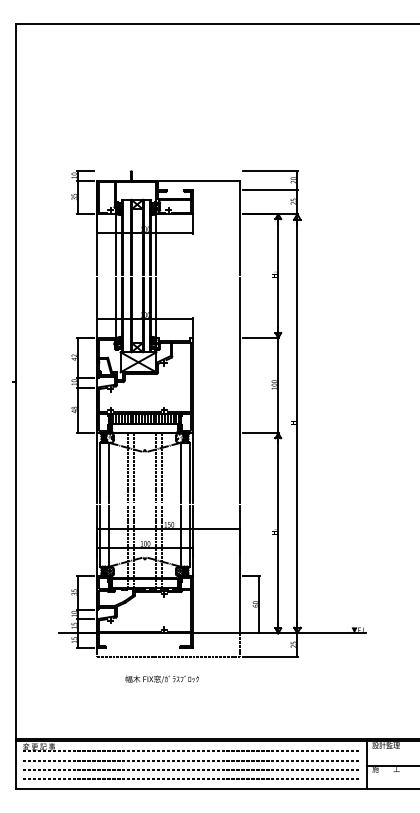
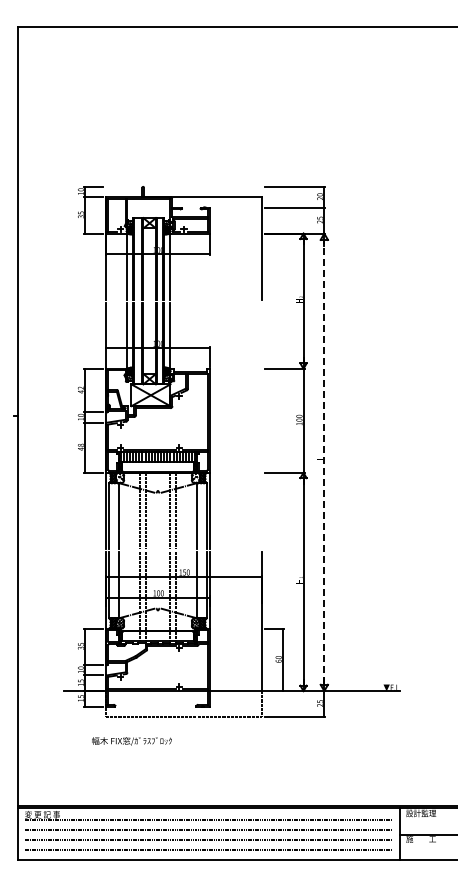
line: (239, 390) -> (261, 425), removed
line: (297, 422) -> (324, 461), solid -> dashed
text: (161, 679) -> (131, 741), moved

